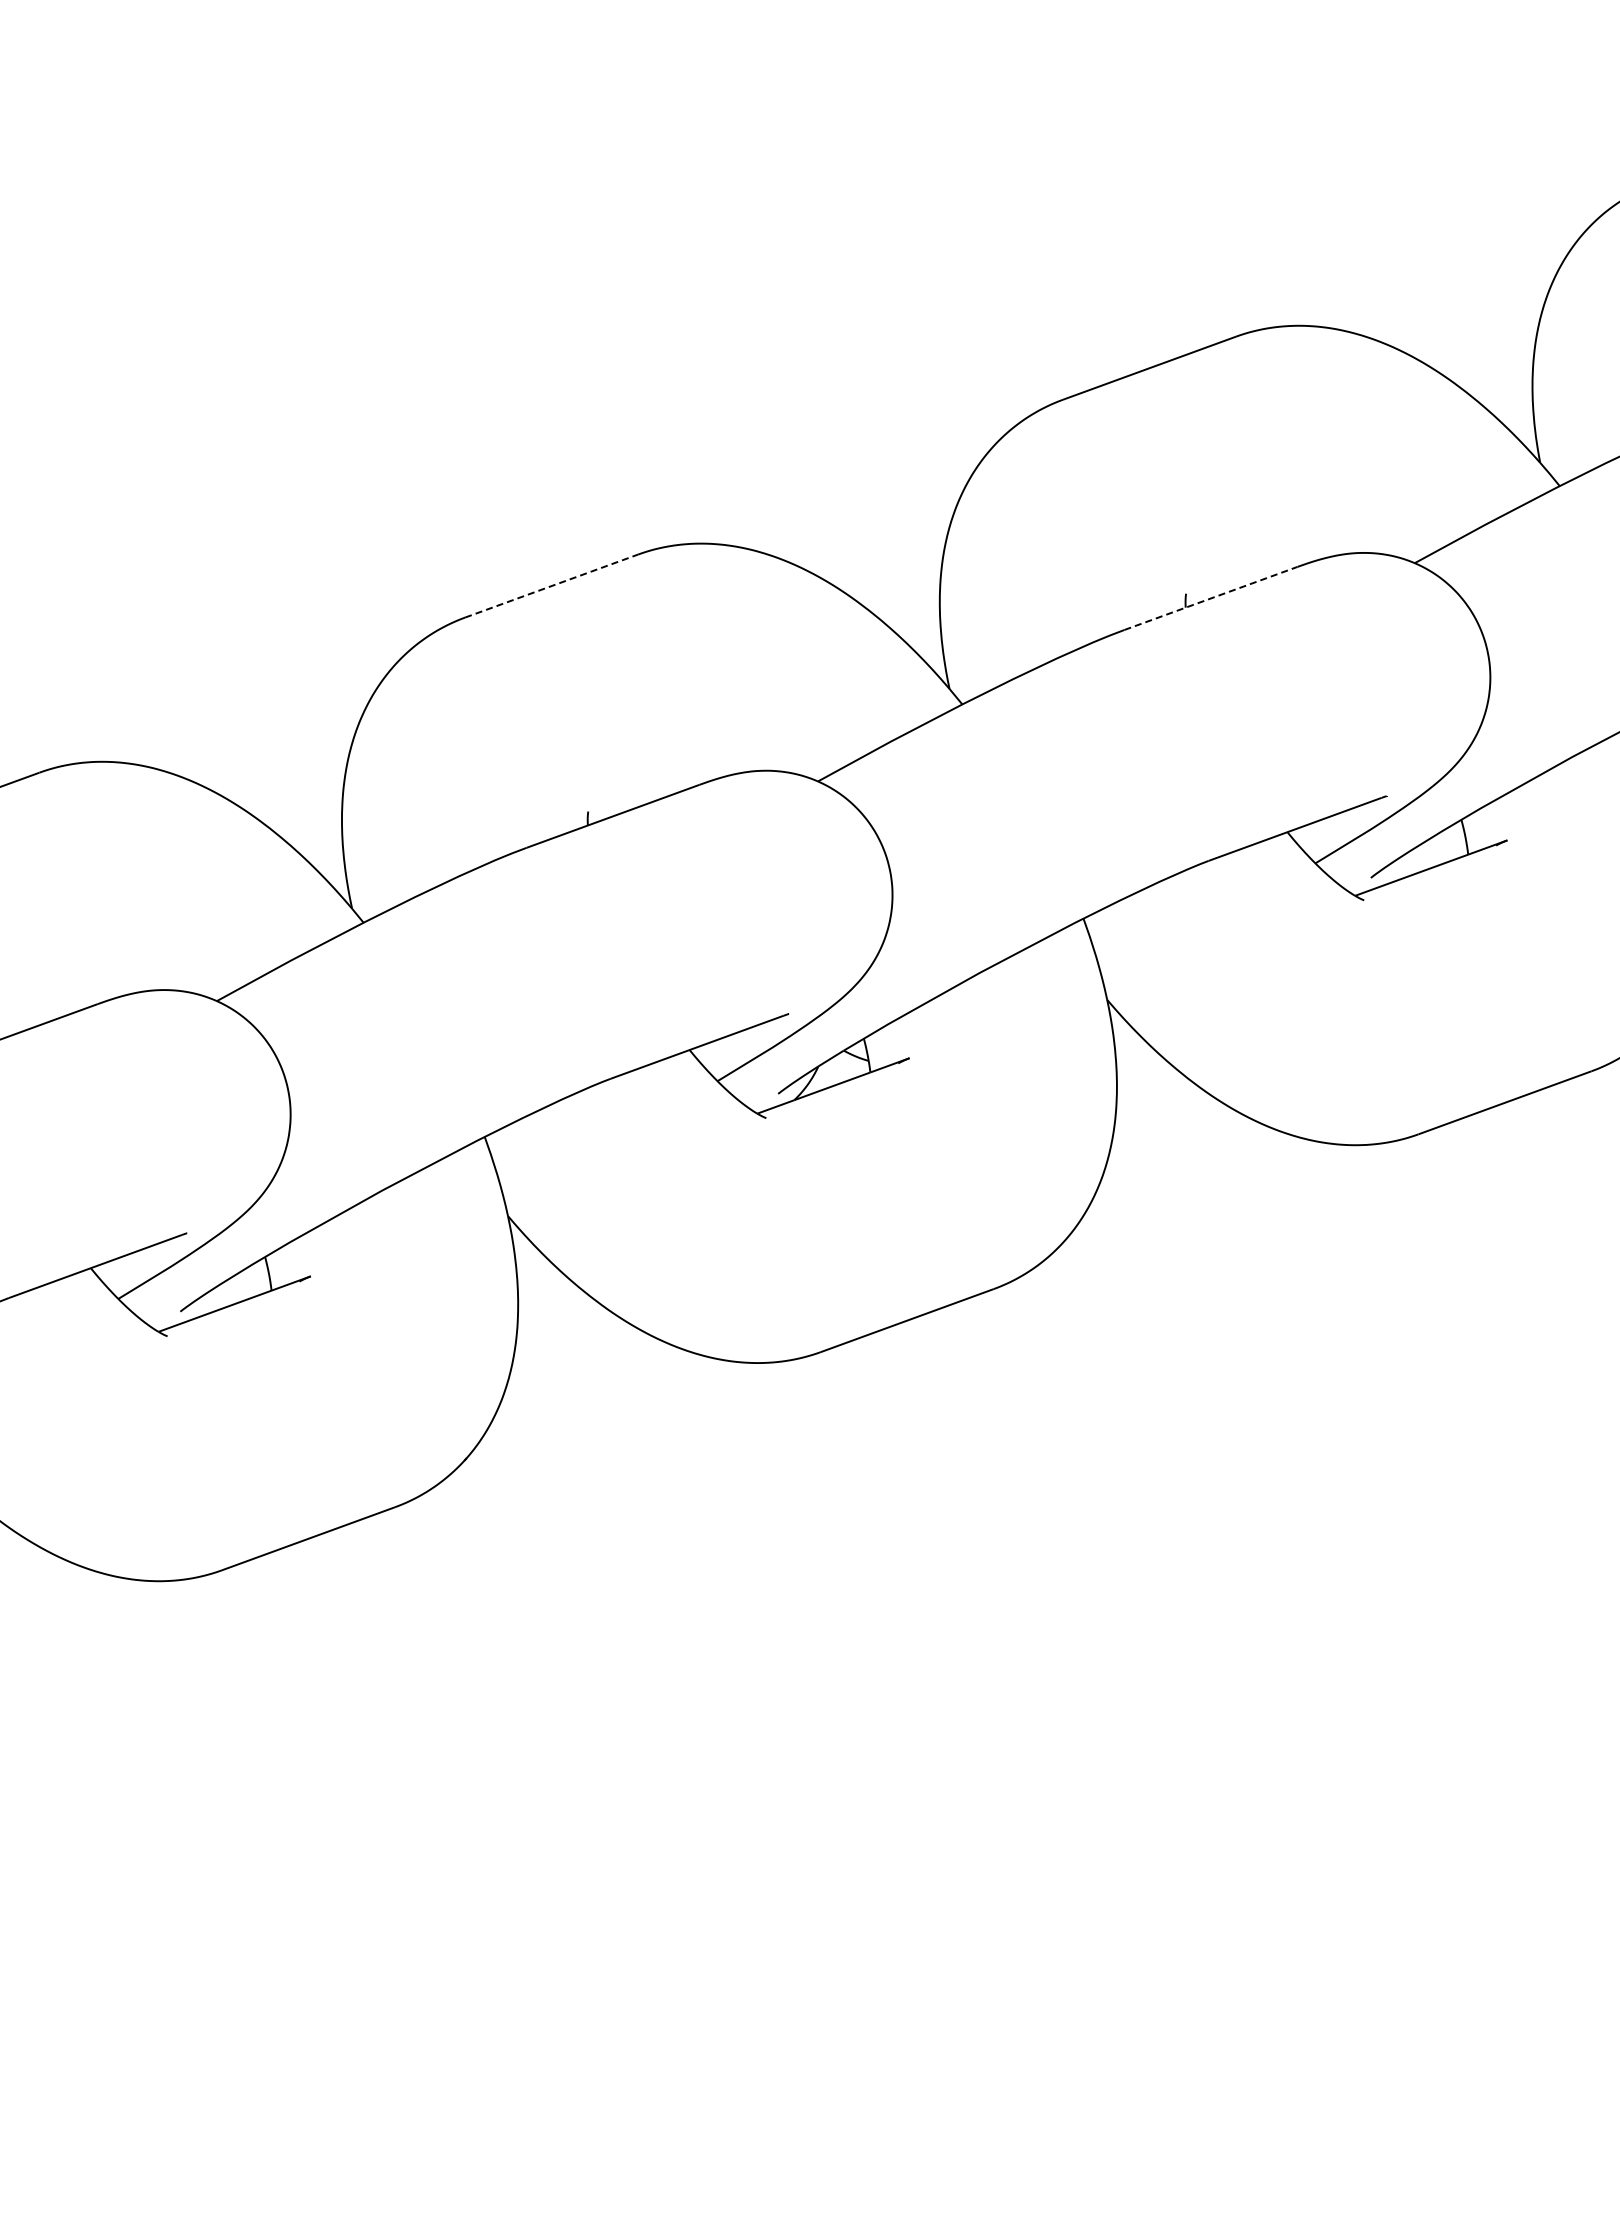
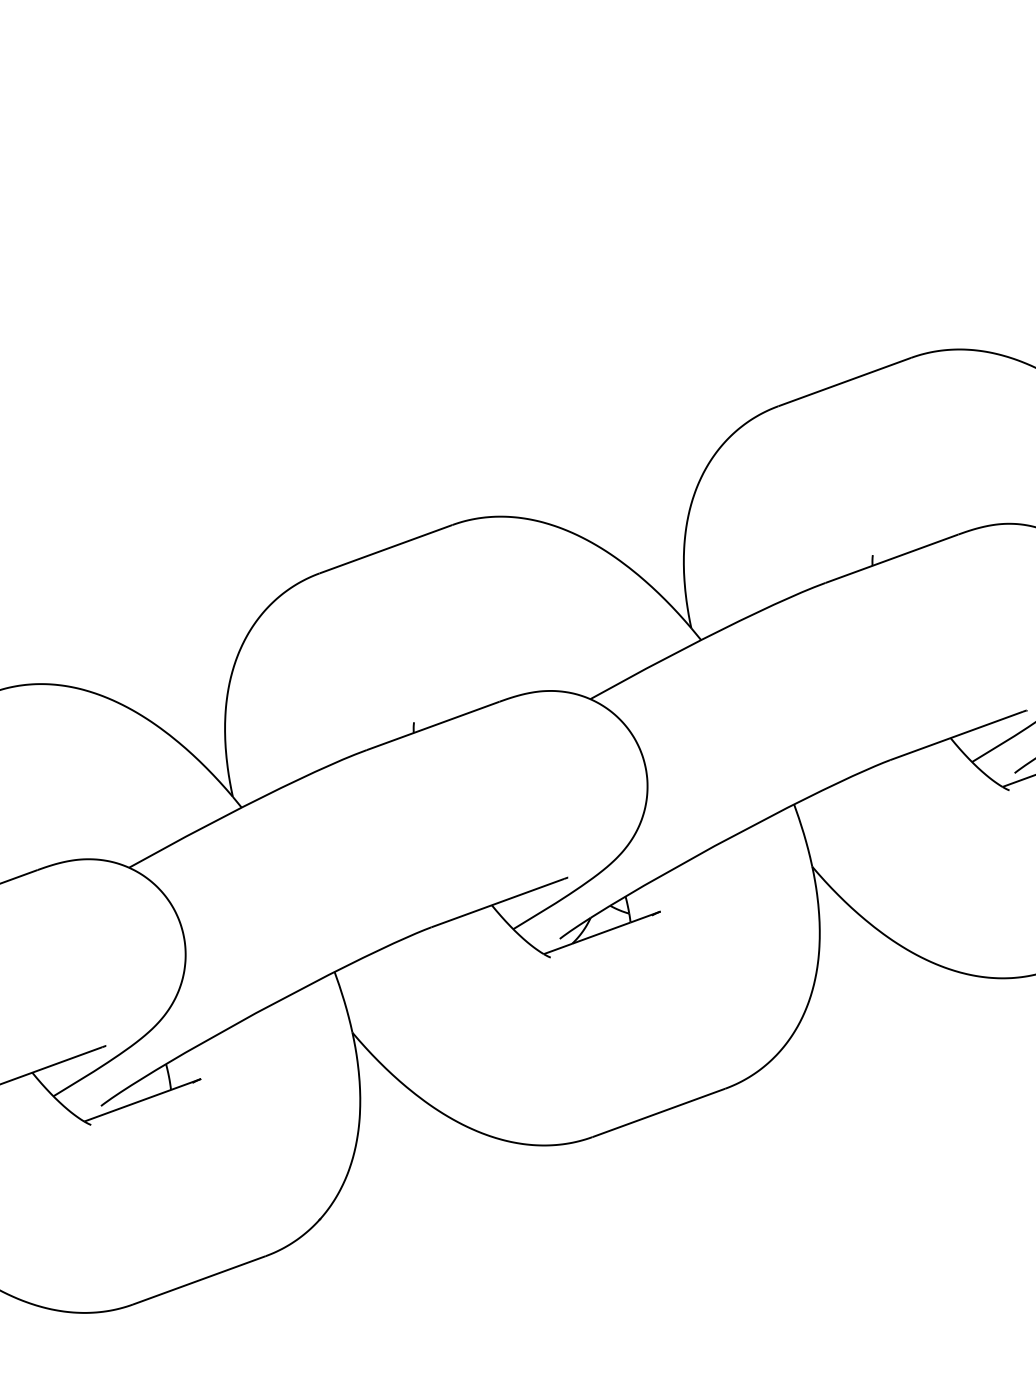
line: (552, 585) -> (386, 548), dashed -> solid
line: (1211, 598) -> (892, 558), dashed -> solid

